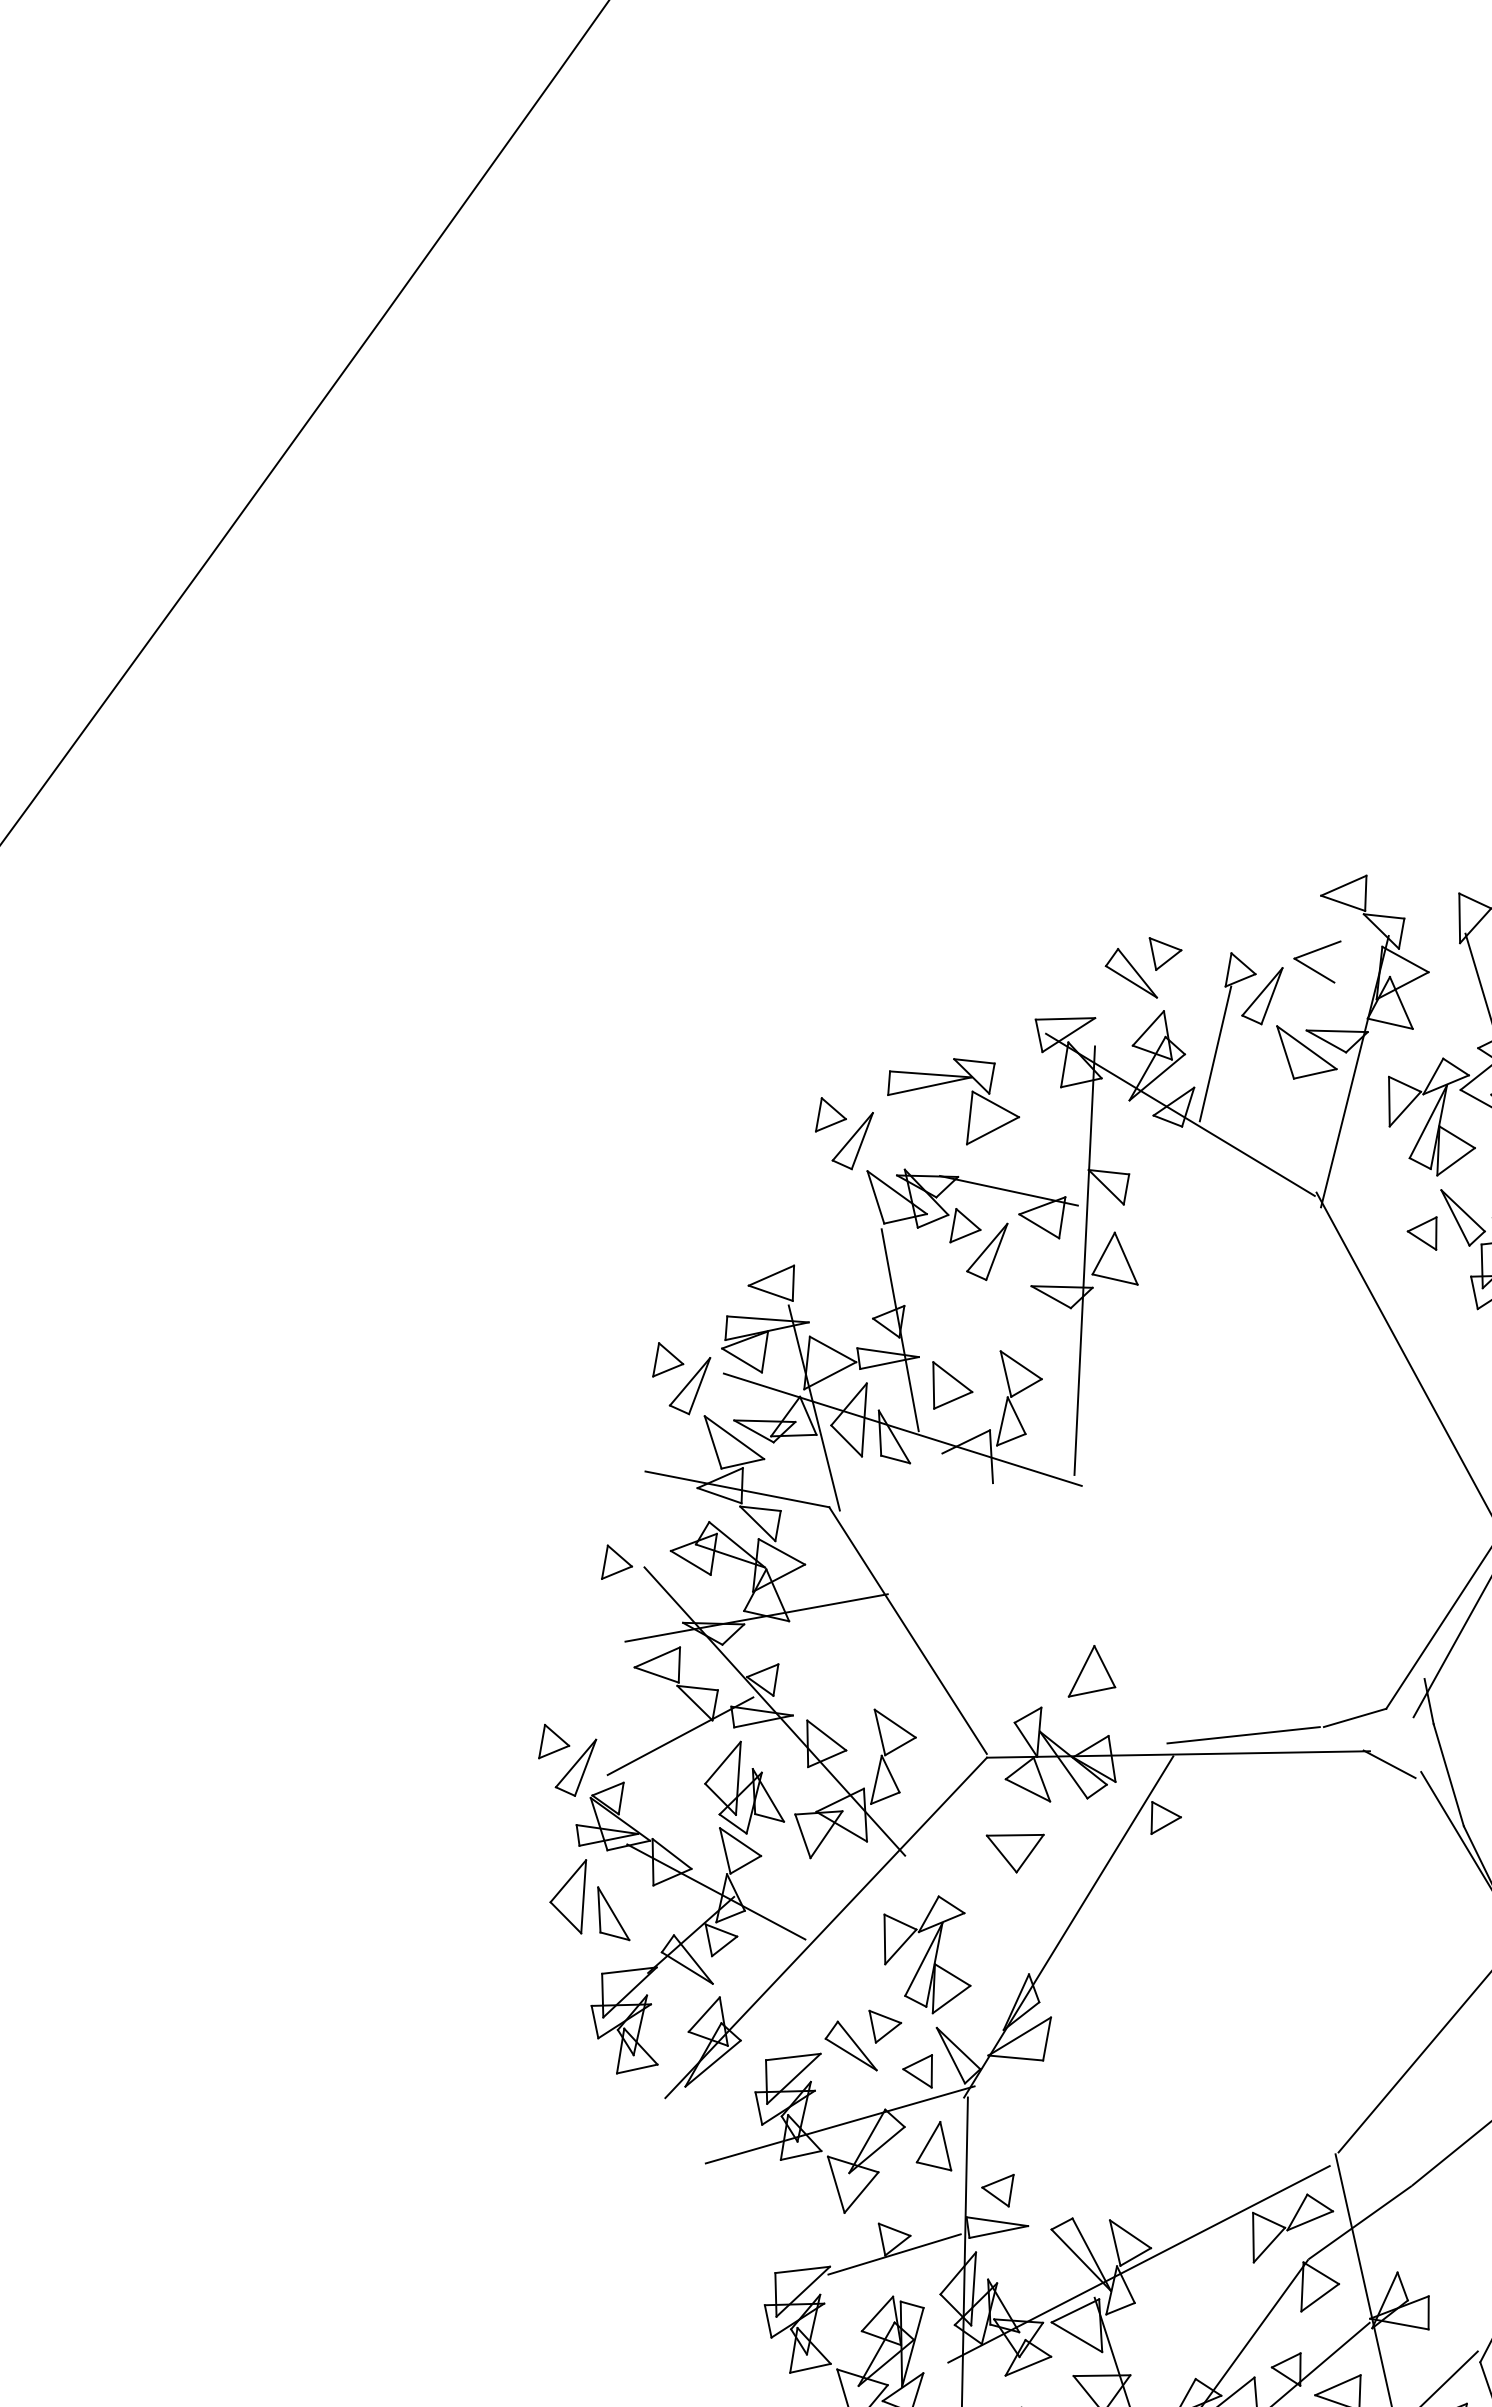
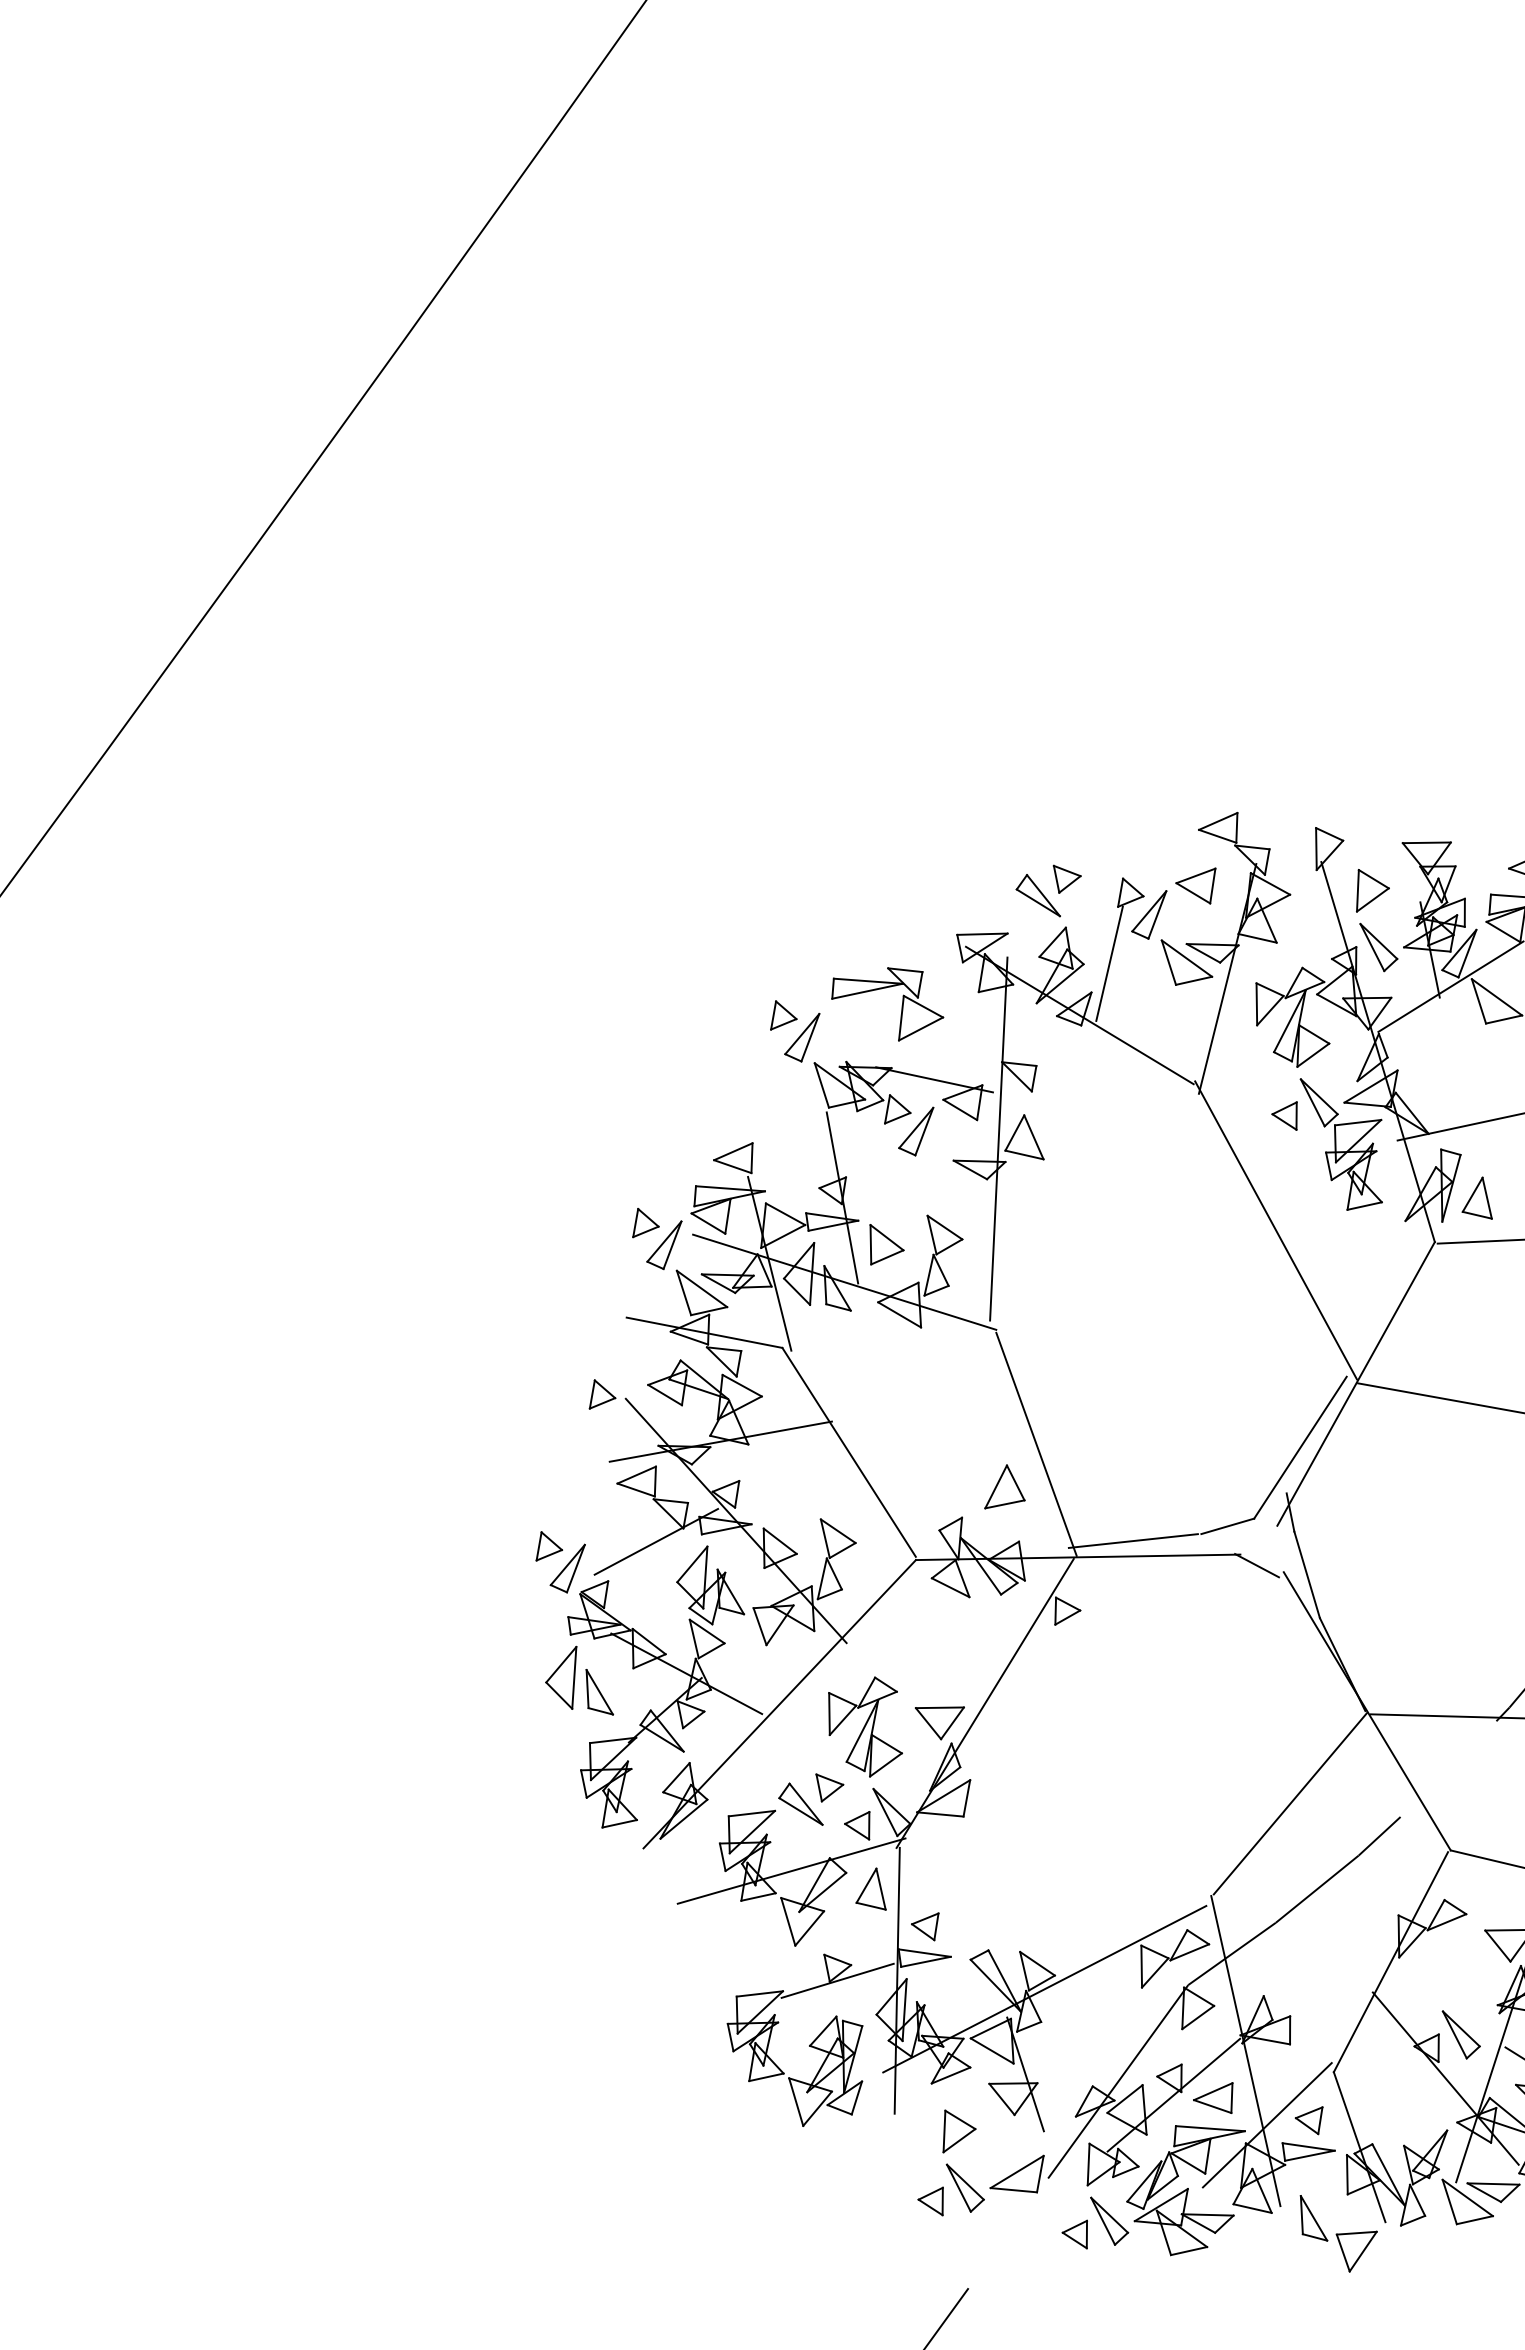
line: (1337, 961) -> (1212, 885), added
line: (967, 1467) -> (899, 1314), added
line: (1129, 1620) -> (1036, 1443), added
part: (1014, 1853) -> (939, 1723), moved

